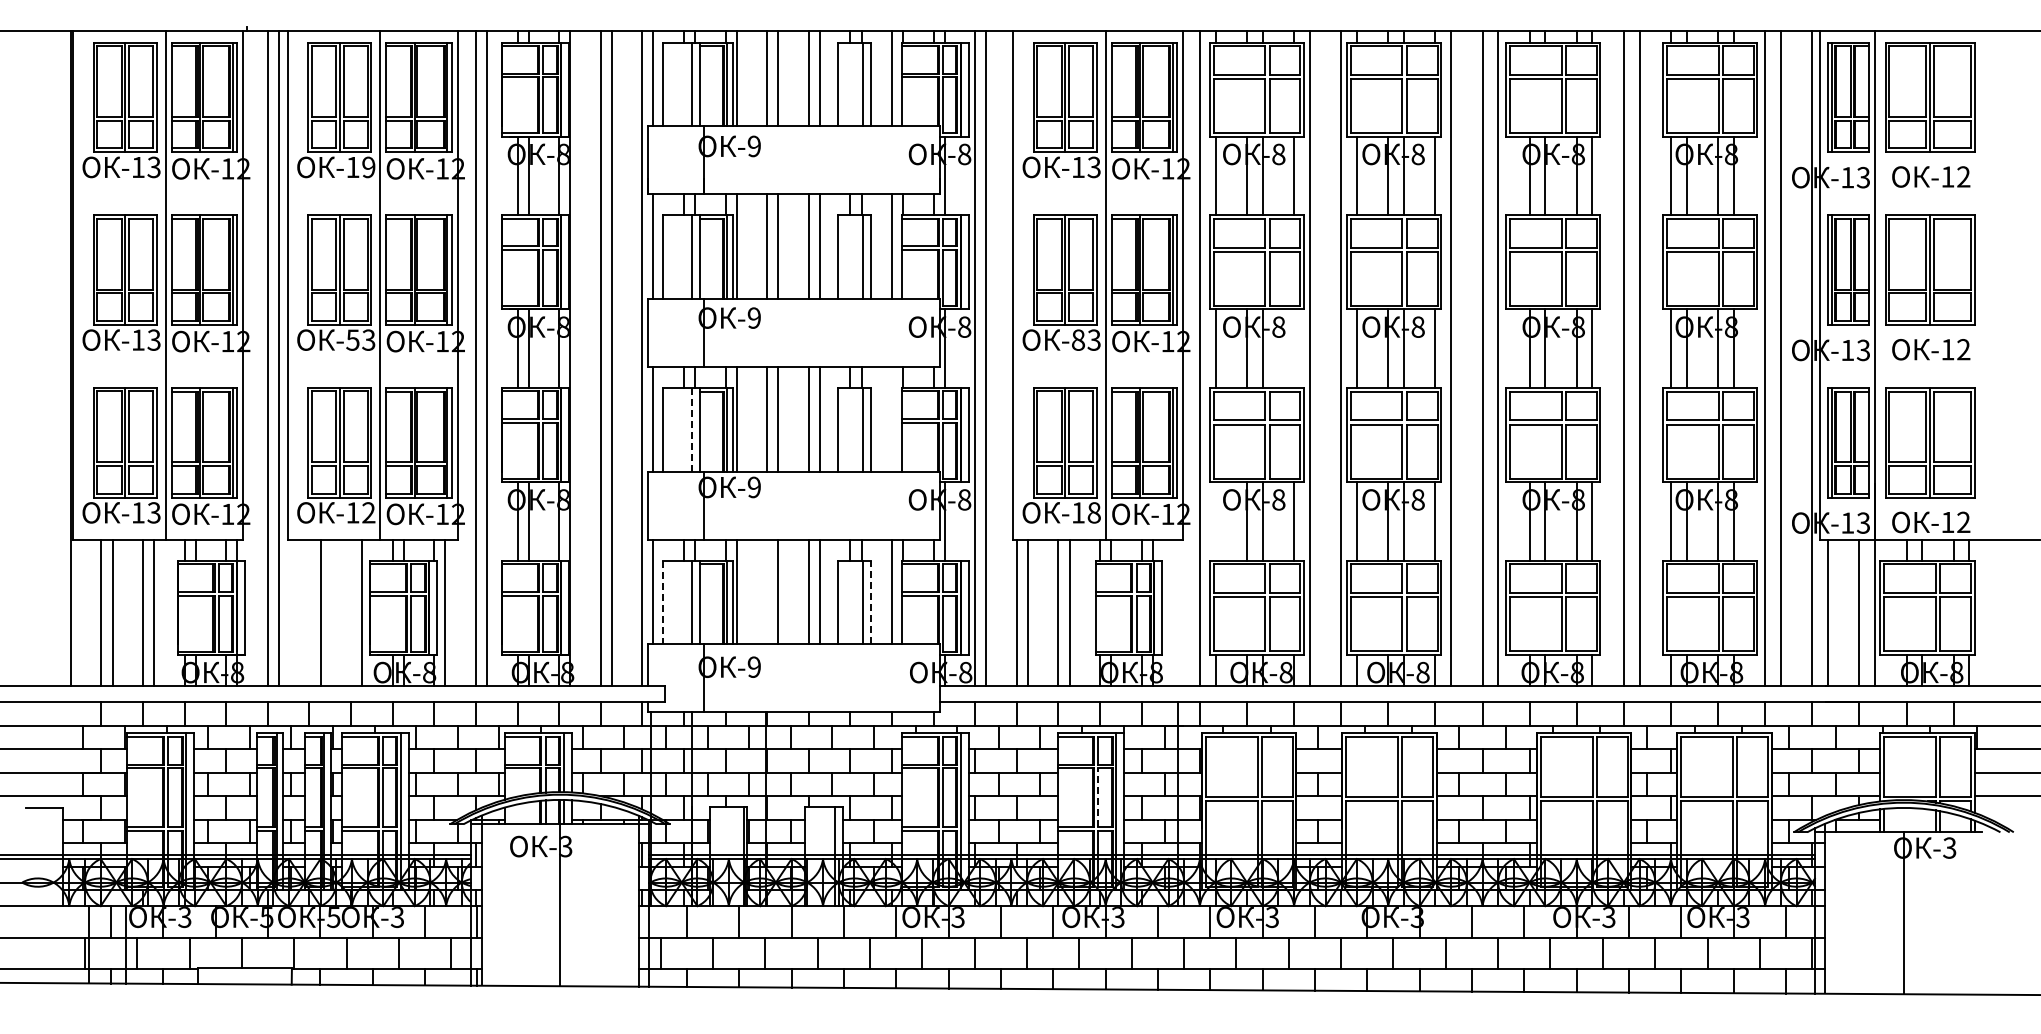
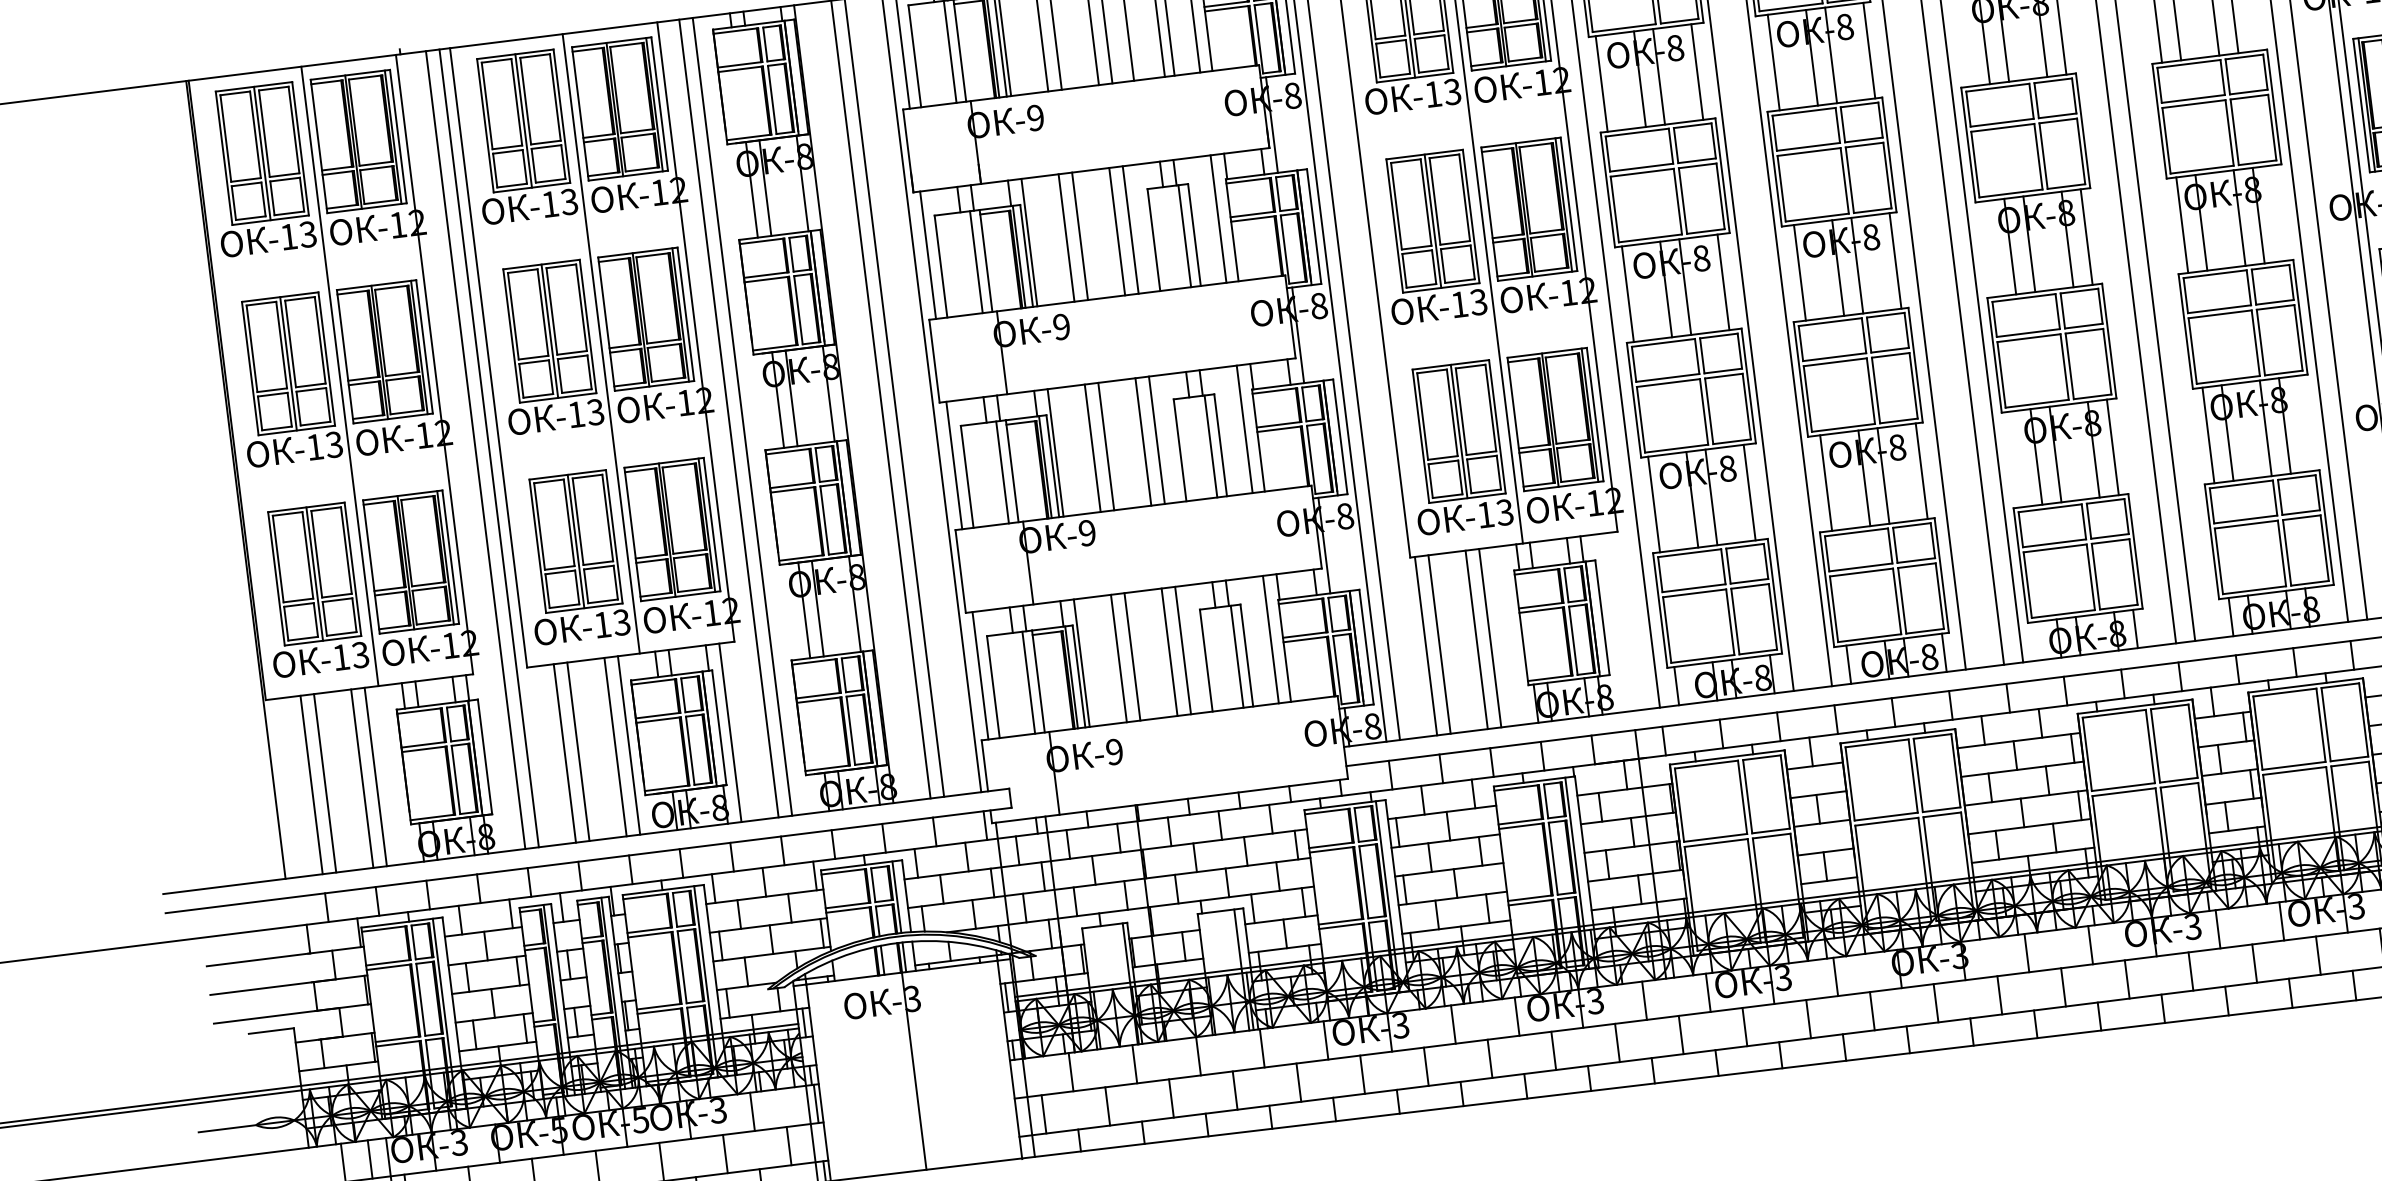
text: (368, 167) -> (569, 202), -19 -> -13
text: (352, 339) -> (575, 413), -53 -> -13
text: (1078, 339) -> (1459, 303), -83 -> -13
line: (1294, 348) -> (1723, 282), added
line: (892, 419) -> (1245, 429), added
line: (691, 429) -> (1002, 472), dashed -> solid
text: (368, 512) -> (621, 622), -12 -> -13
text: (1093, 512) -> (1504, 512), -18 -> -13
line: (1215, 521) -> (1653, 504), added
line: (767, 591) -> (1119, 657), added
line: (662, 602) -> (993, 687), dashed -> solid
line: (870, 602) -> (1246, 655), dashed -> solid
line: (309, 612) -> (564, 752), added
line: (351, 612) -> (615, 746), added
line: (1098, 797) -> (1553, 858), dashed -> solid

